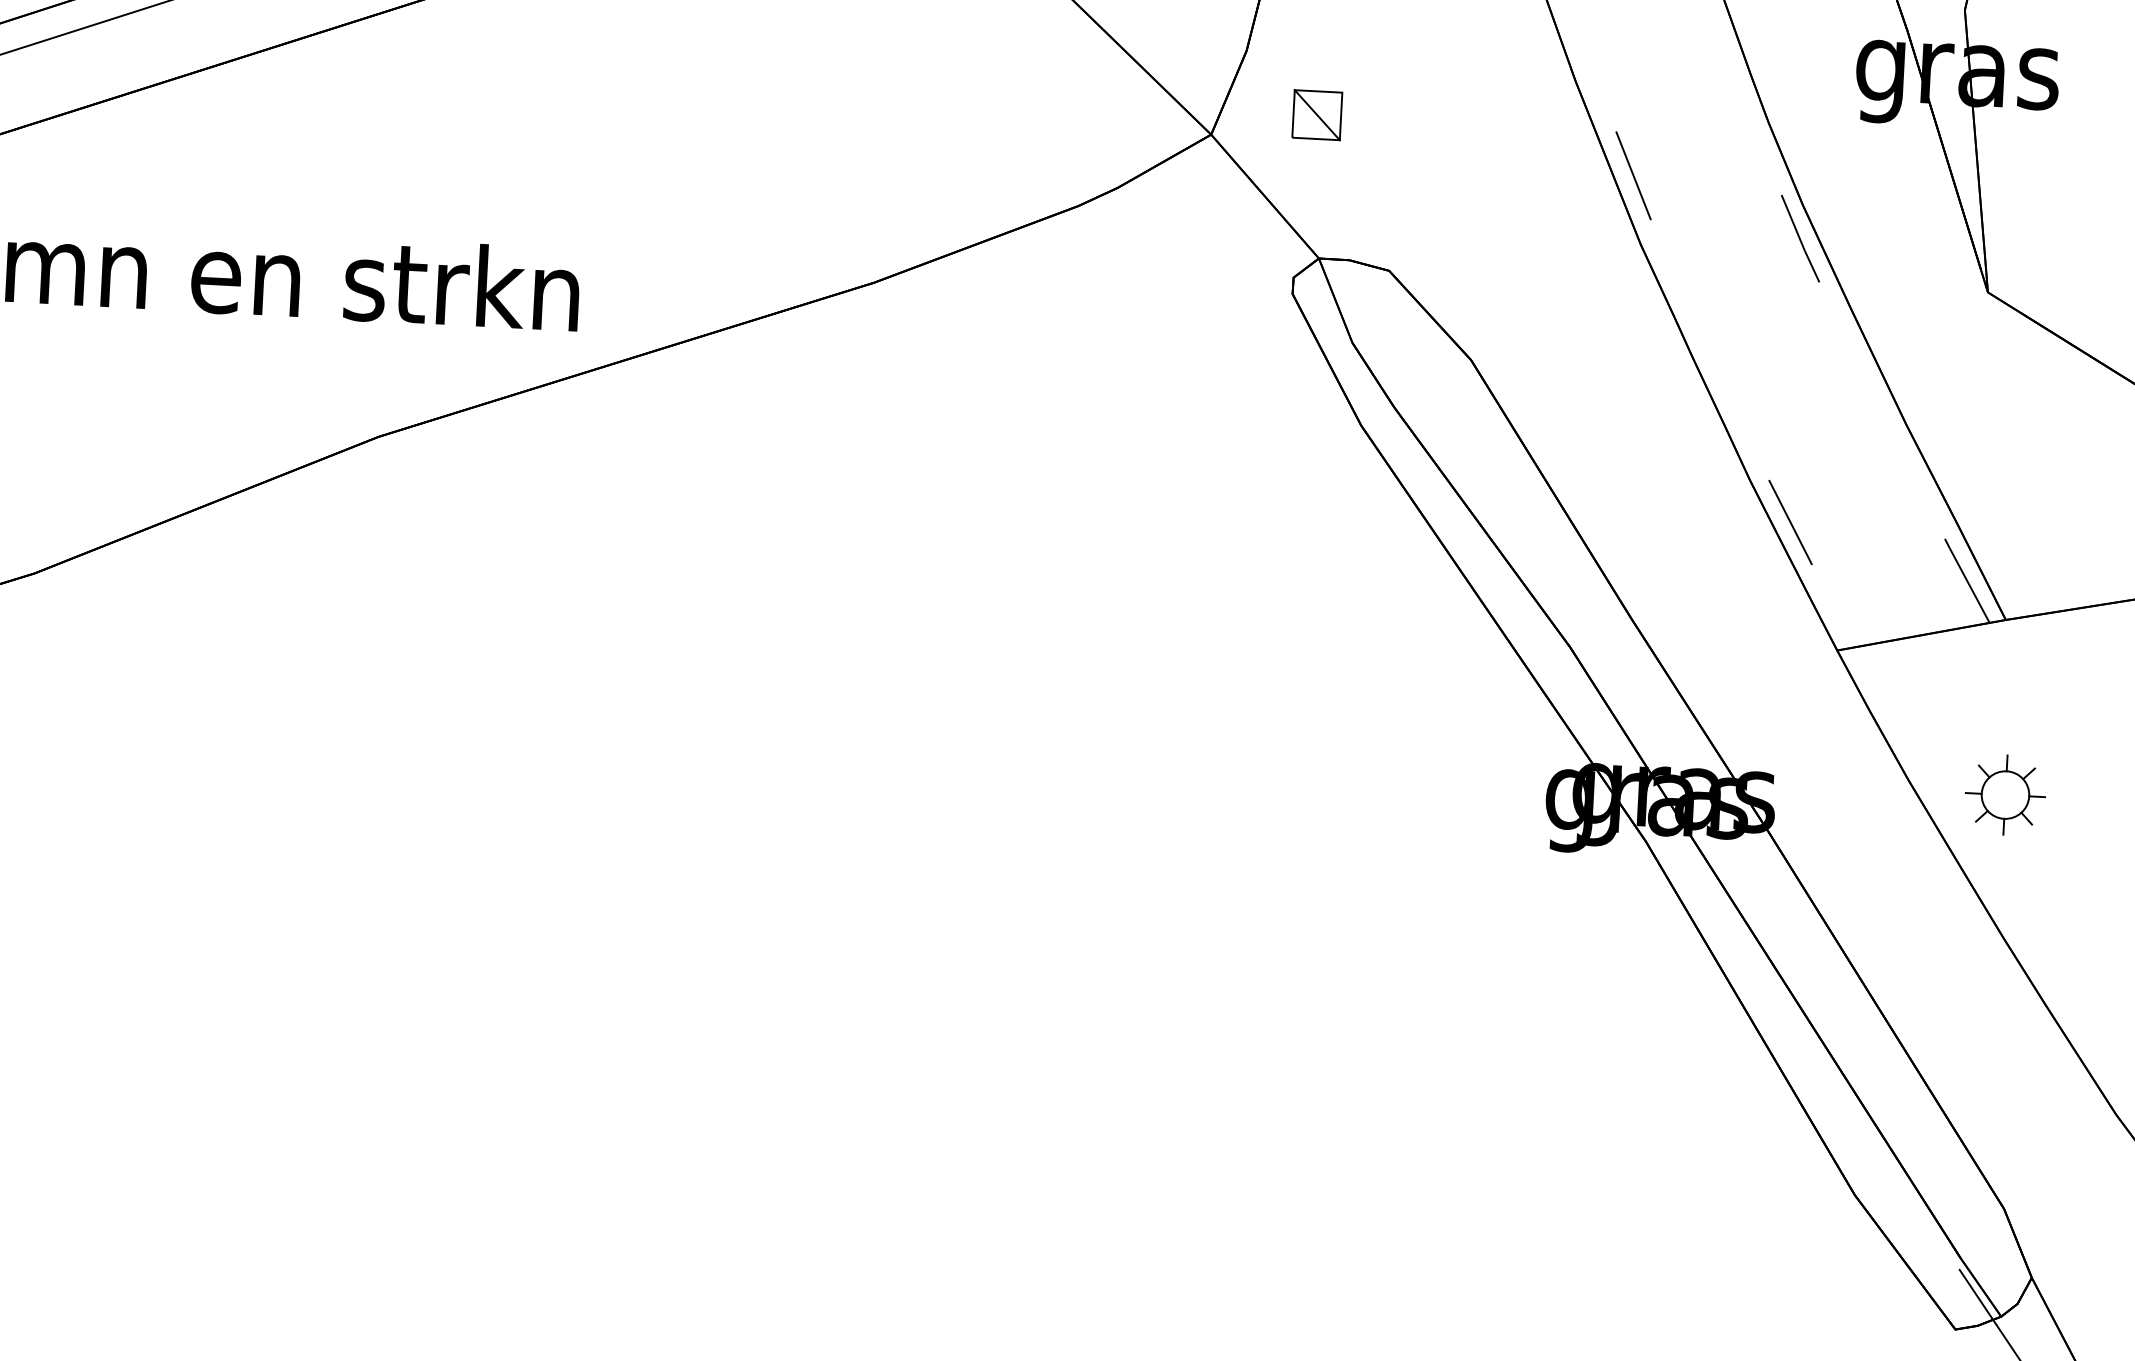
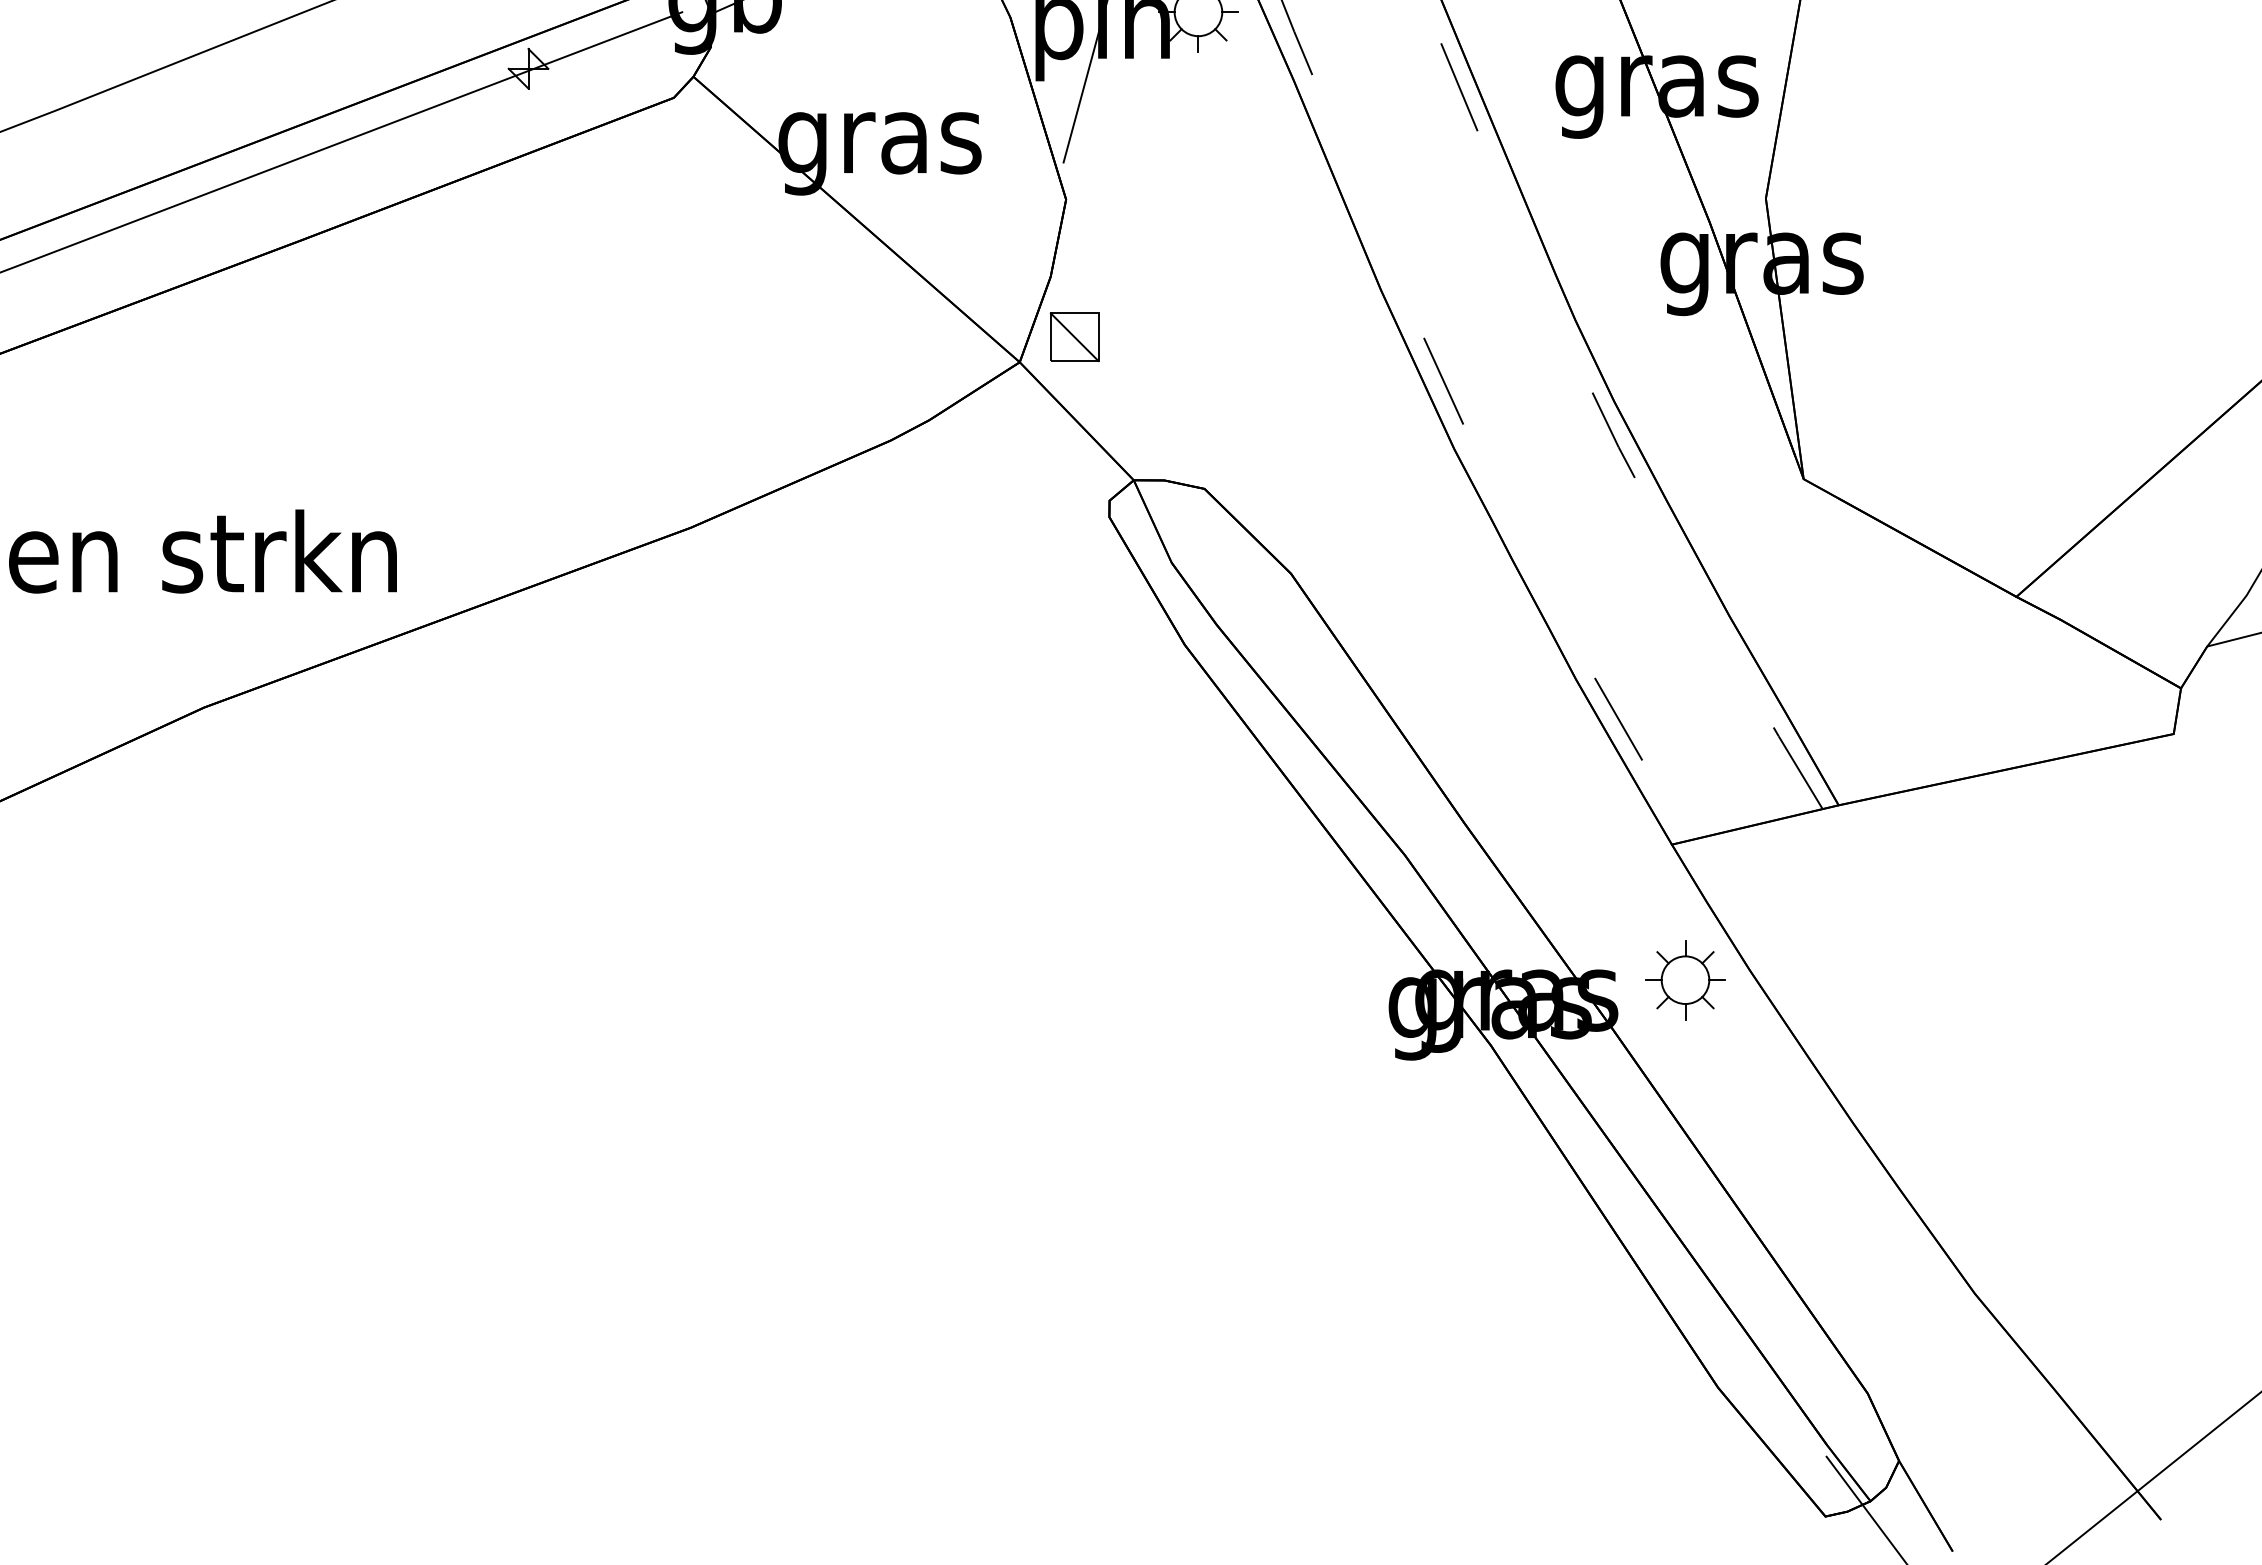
part: (1317, 115) -> (1074, 337), moved
part: (2005, 795) -> (1685, 980), moved

